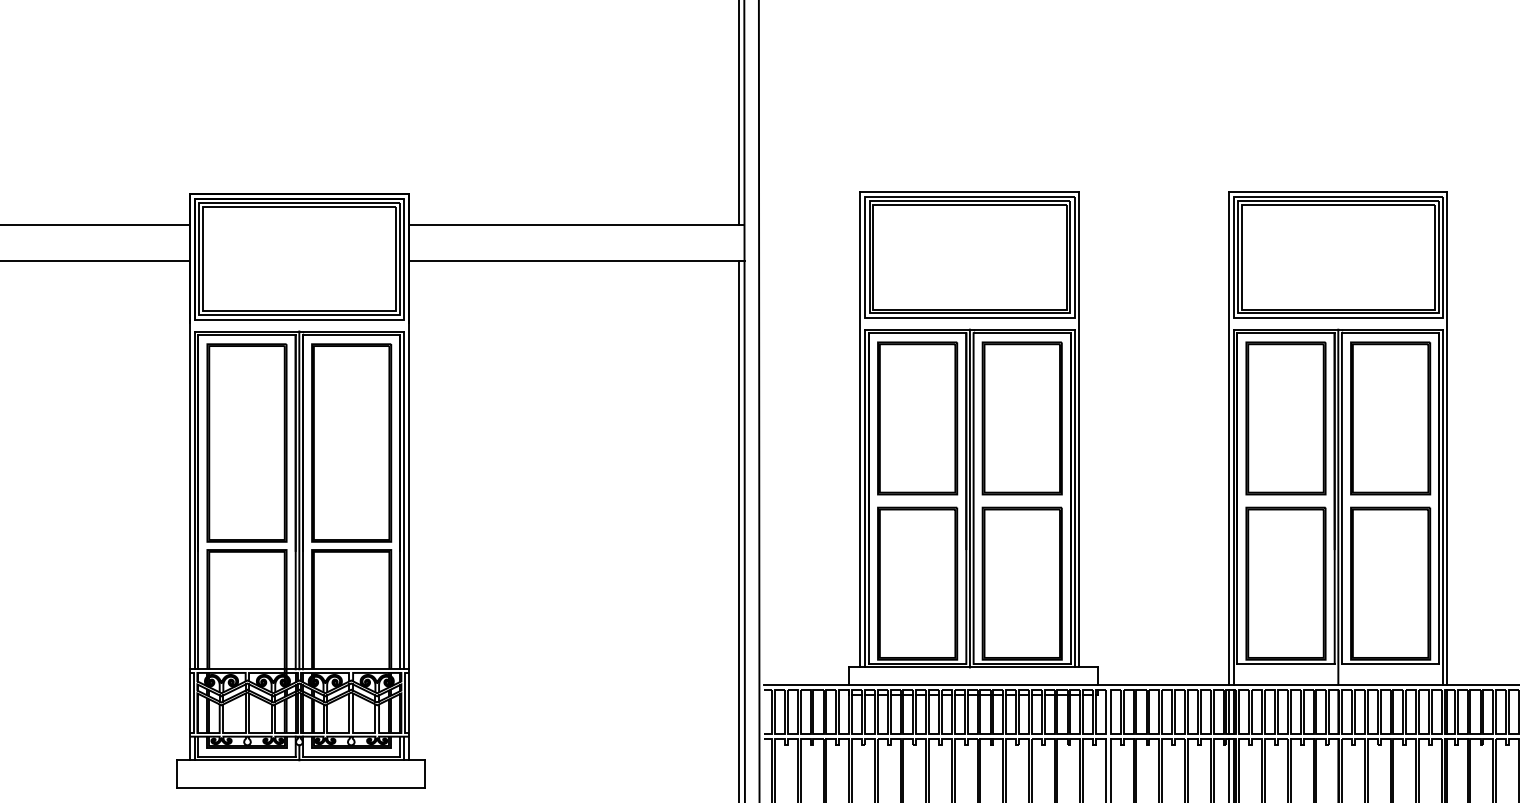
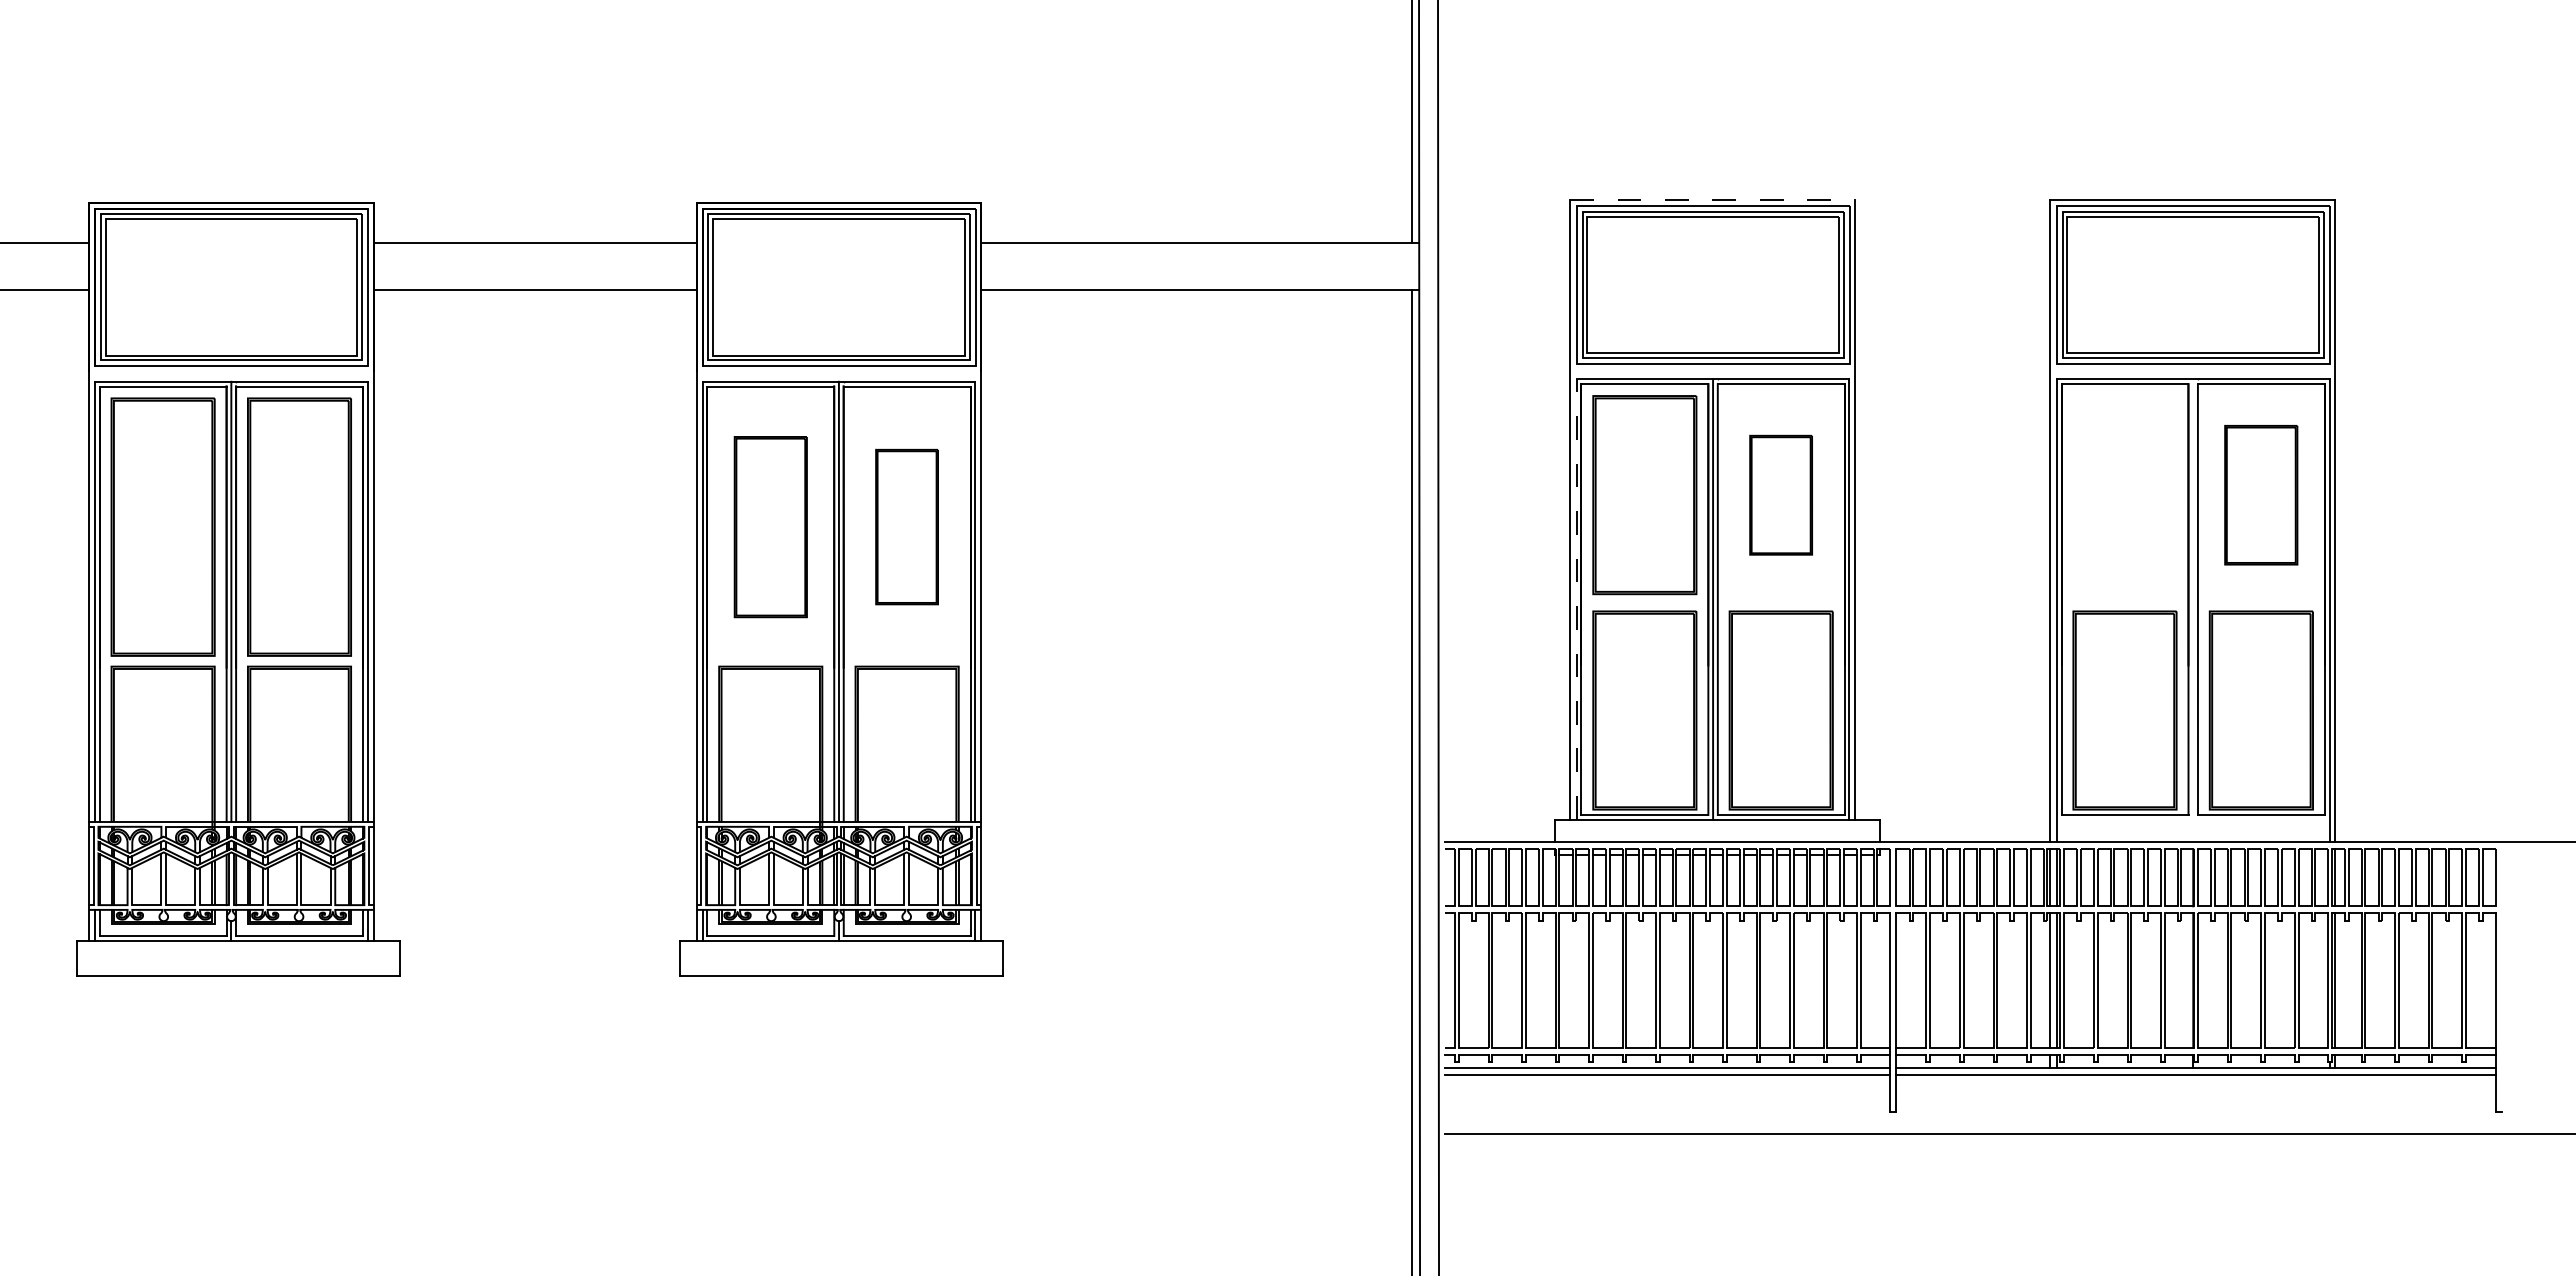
line: (969, 192) -> (1712, 200), solid -> dashed
part: (1021, 418) -> (1780, 495), size x0.6
part: (1285, 418) -> (2124, 495), removed
part: (1389, 418) -> (2260, 495), size x0.7
part: (246, 442) -> (770, 526), size x0.7
part: (351, 442) -> (906, 526), size x0.6
line: (865, 498) -> (1576, 599), solid -> dashed
line: (1338, 506) -> (2193, 610), removed

